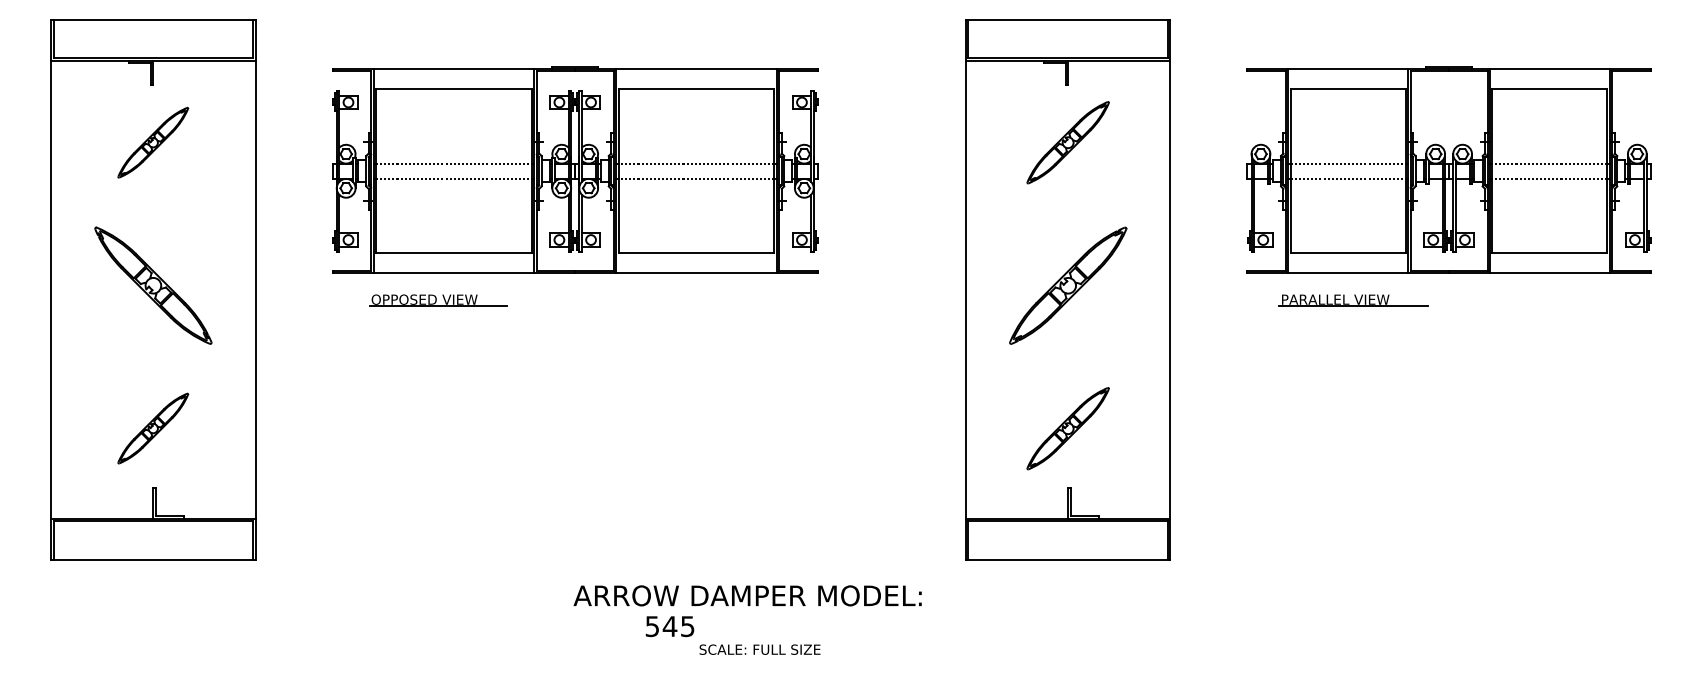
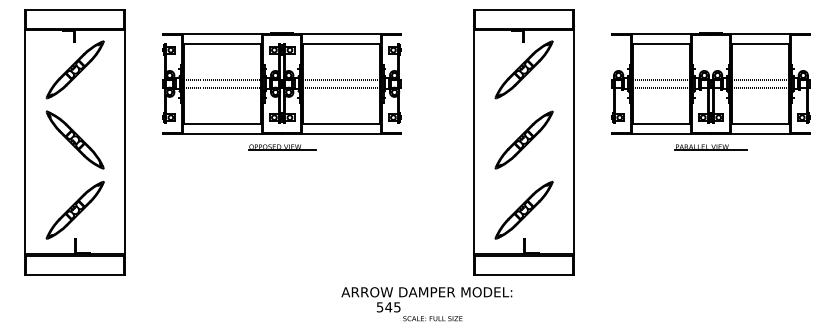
part: (151, 141) -> (74, 69), size x1.67
part: (1067, 141) -> (523, 69), size x1.43
part: (439, 300) -> (282, 147), moved
part: (1352, 300) -> (710, 147), moved
part: (151, 427) -> (74, 209), size x1.67
part: (1067, 427) -> (523, 209), size x1.43
text: (747, 620) -> (426, 304), moved

